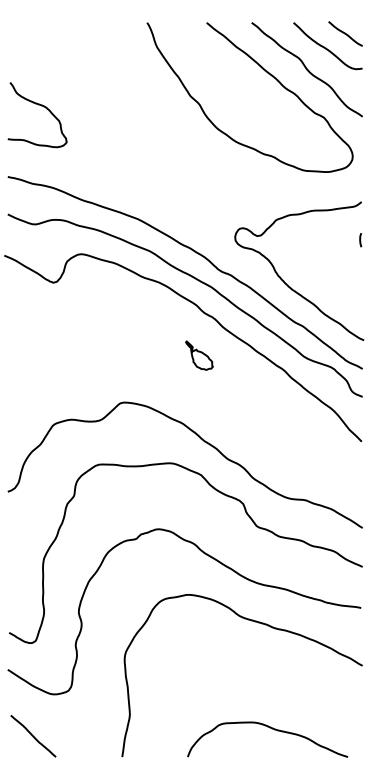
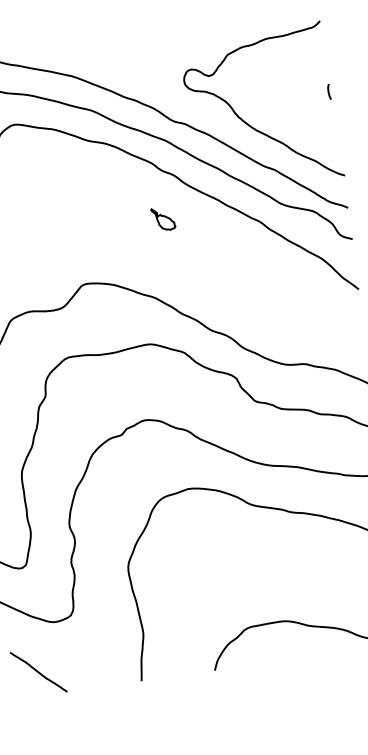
curve: (360, 240) -> (329, 92), moved
part: (199, 355) -> (163, 219), size x0.71

